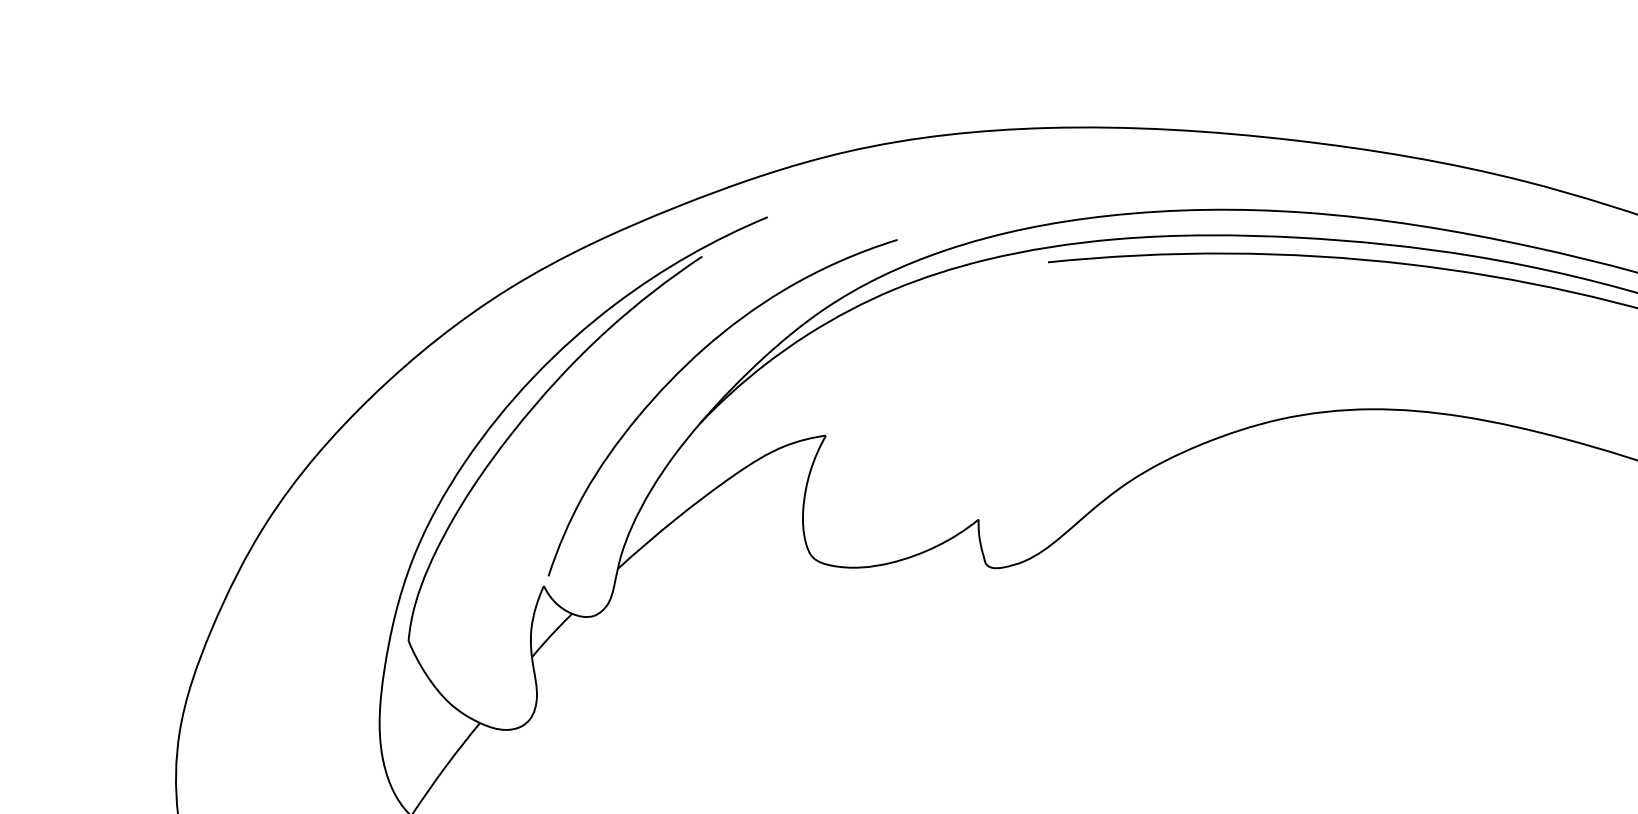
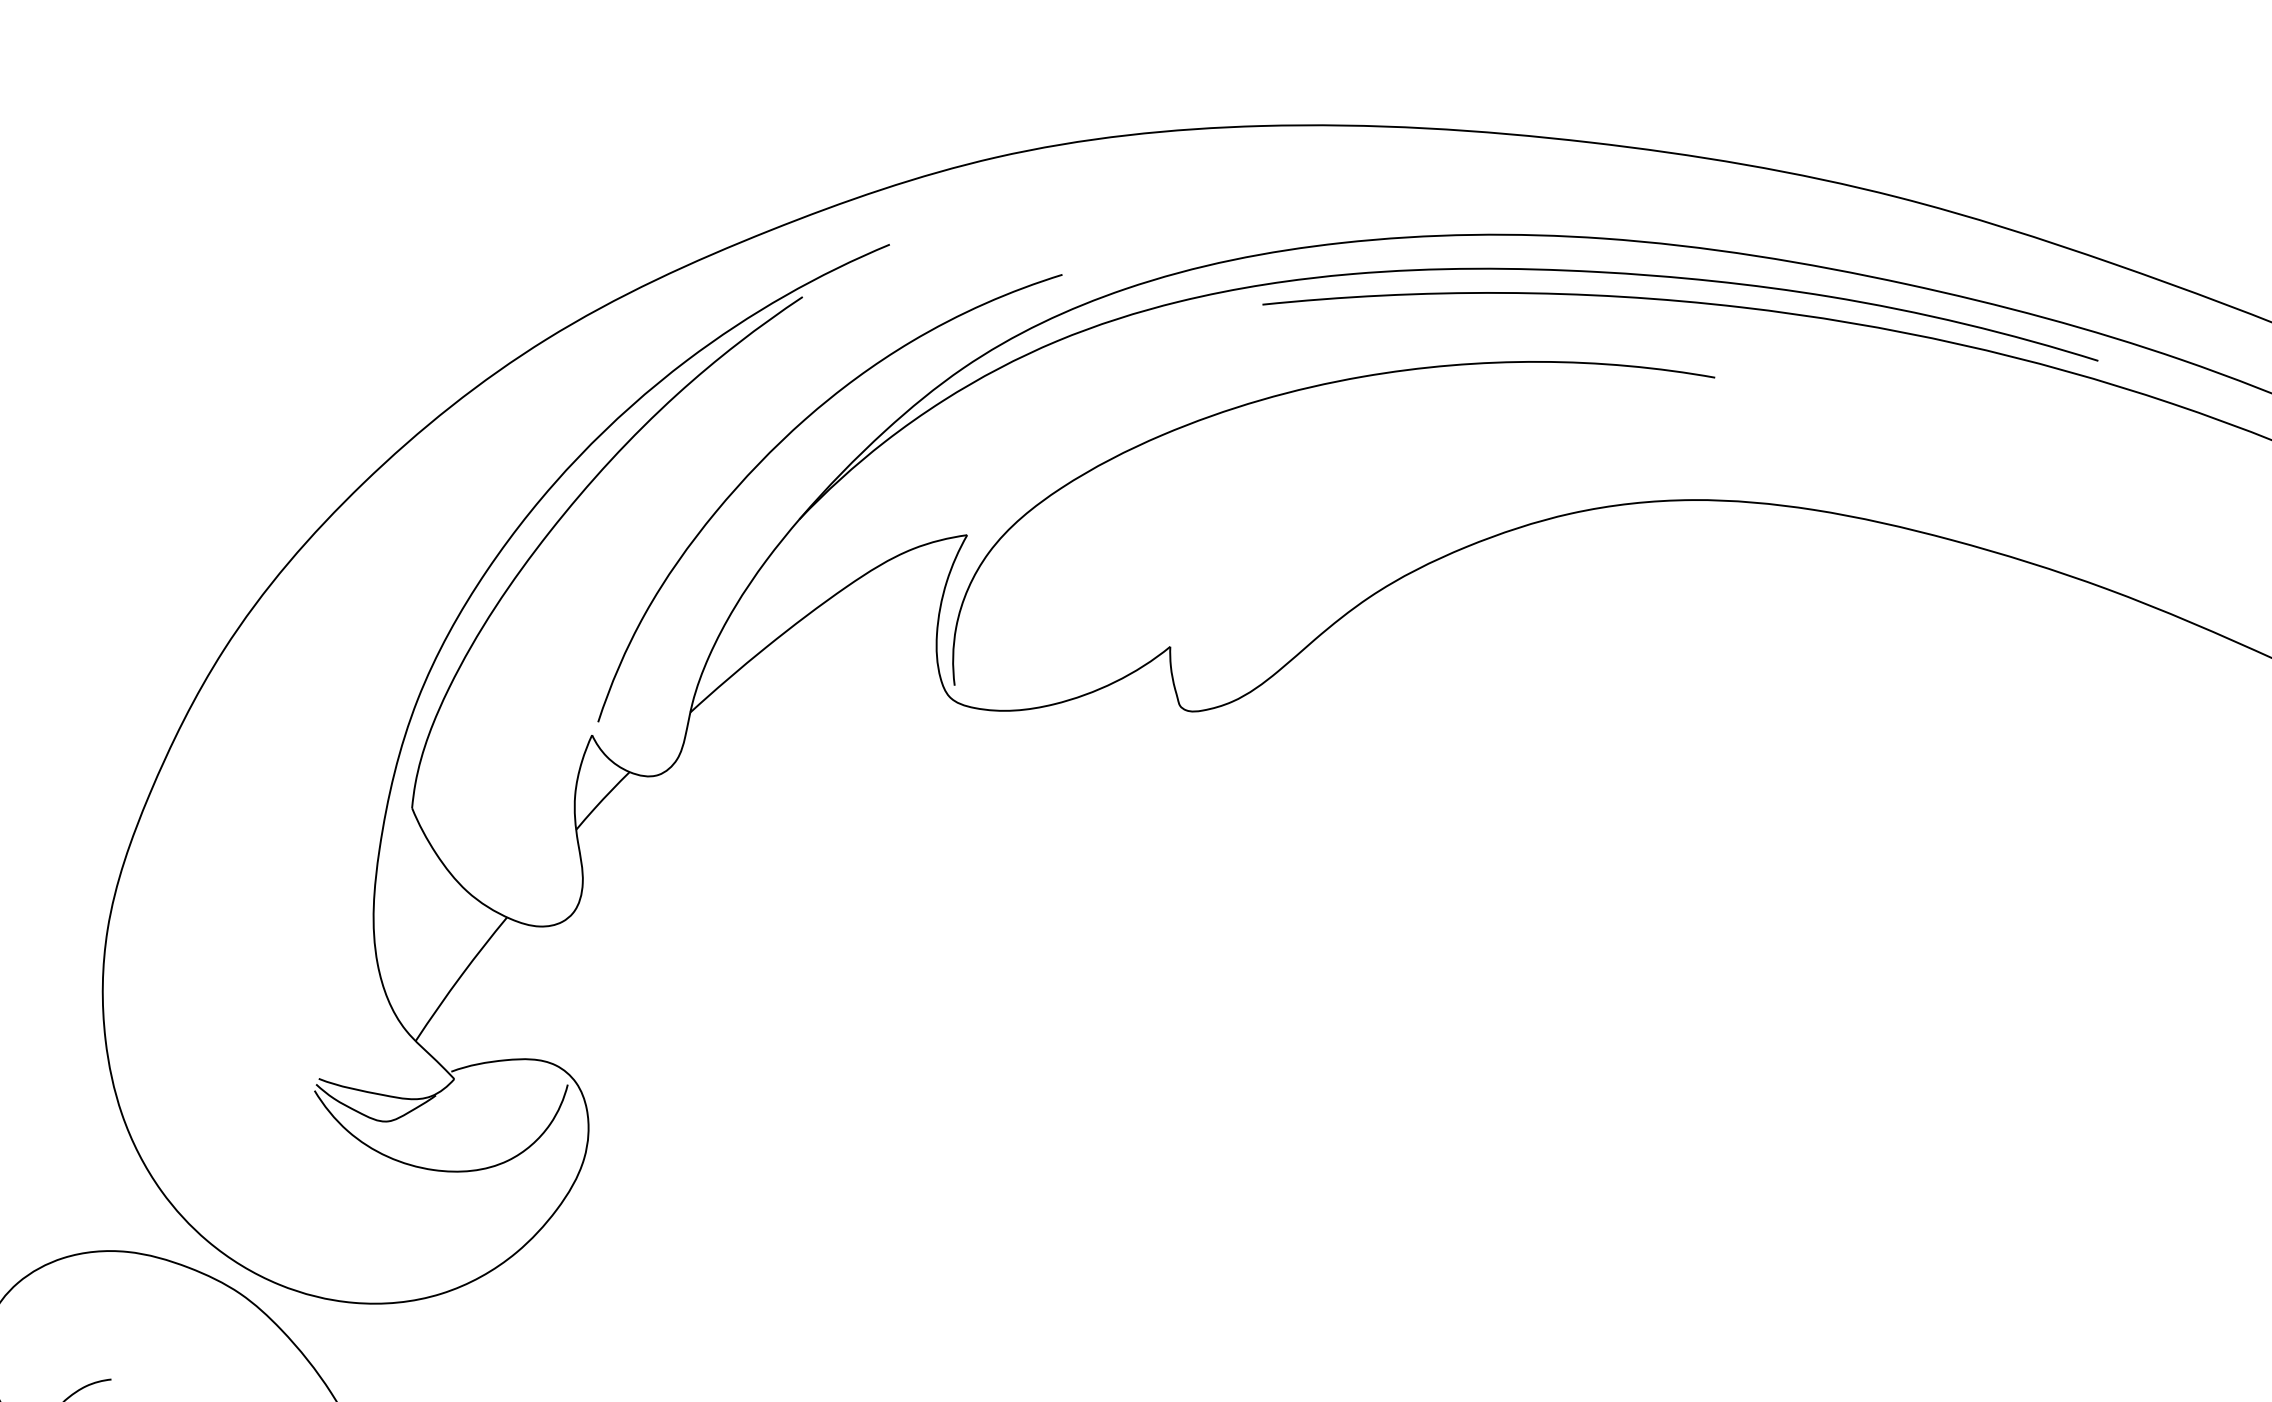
curve: (1078, 326) -> (1302, 390), added

